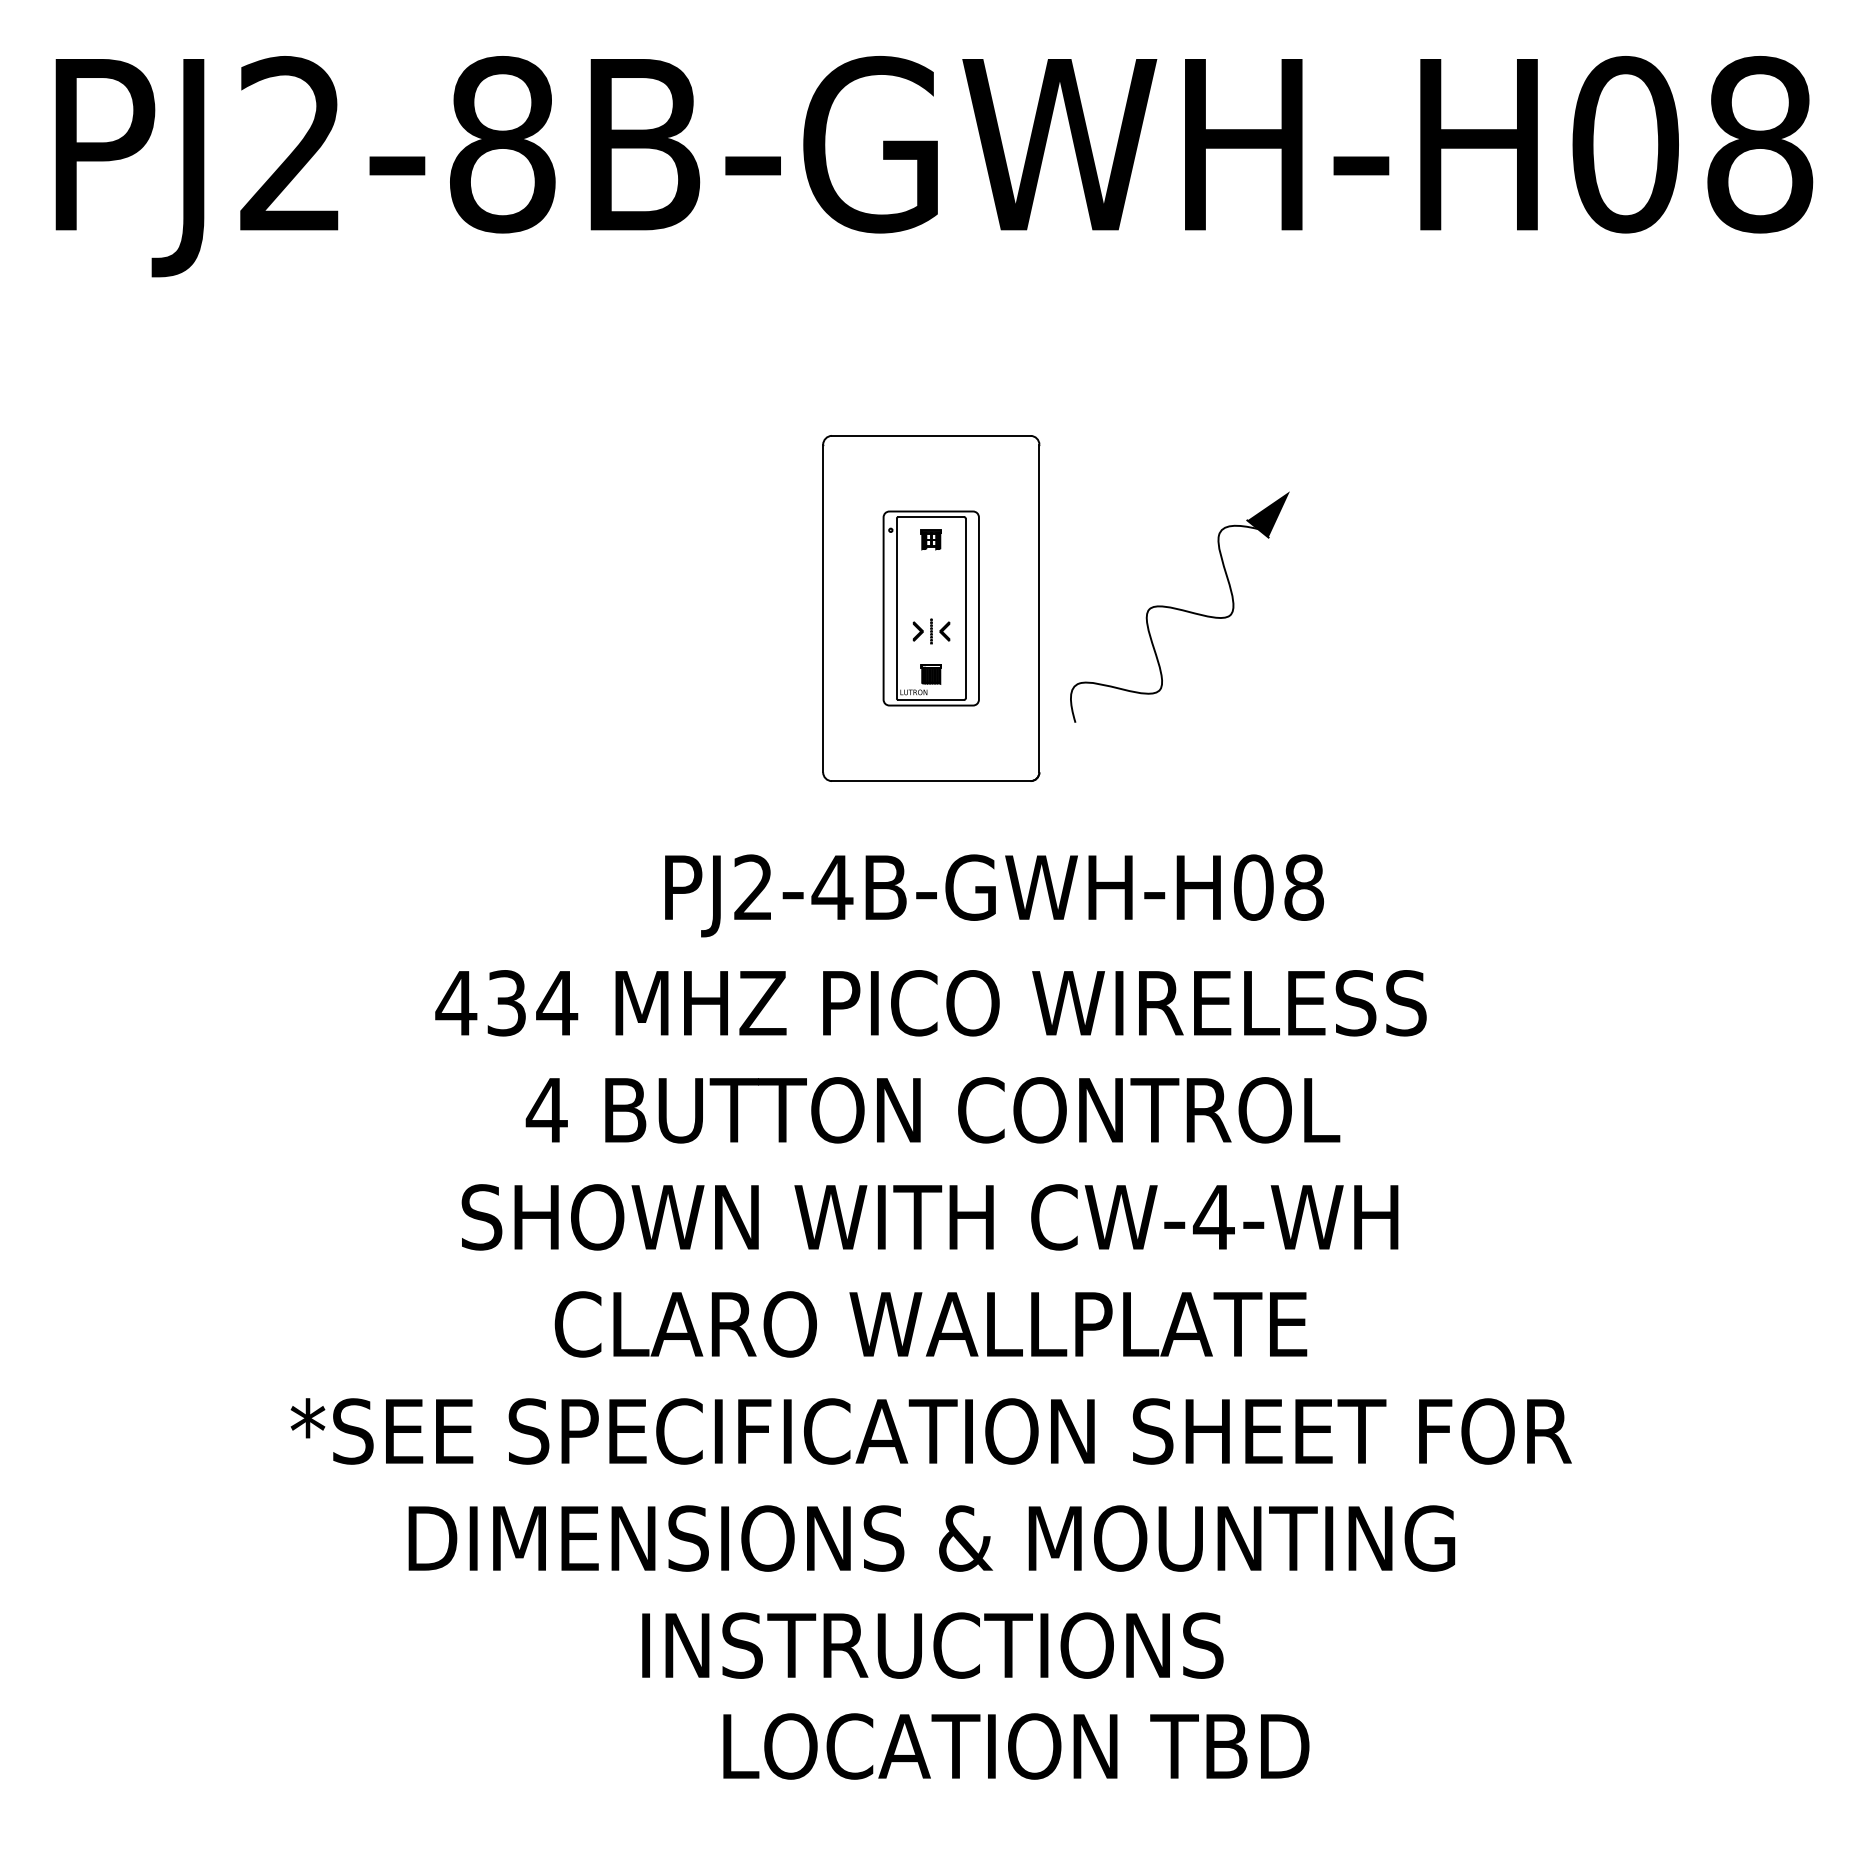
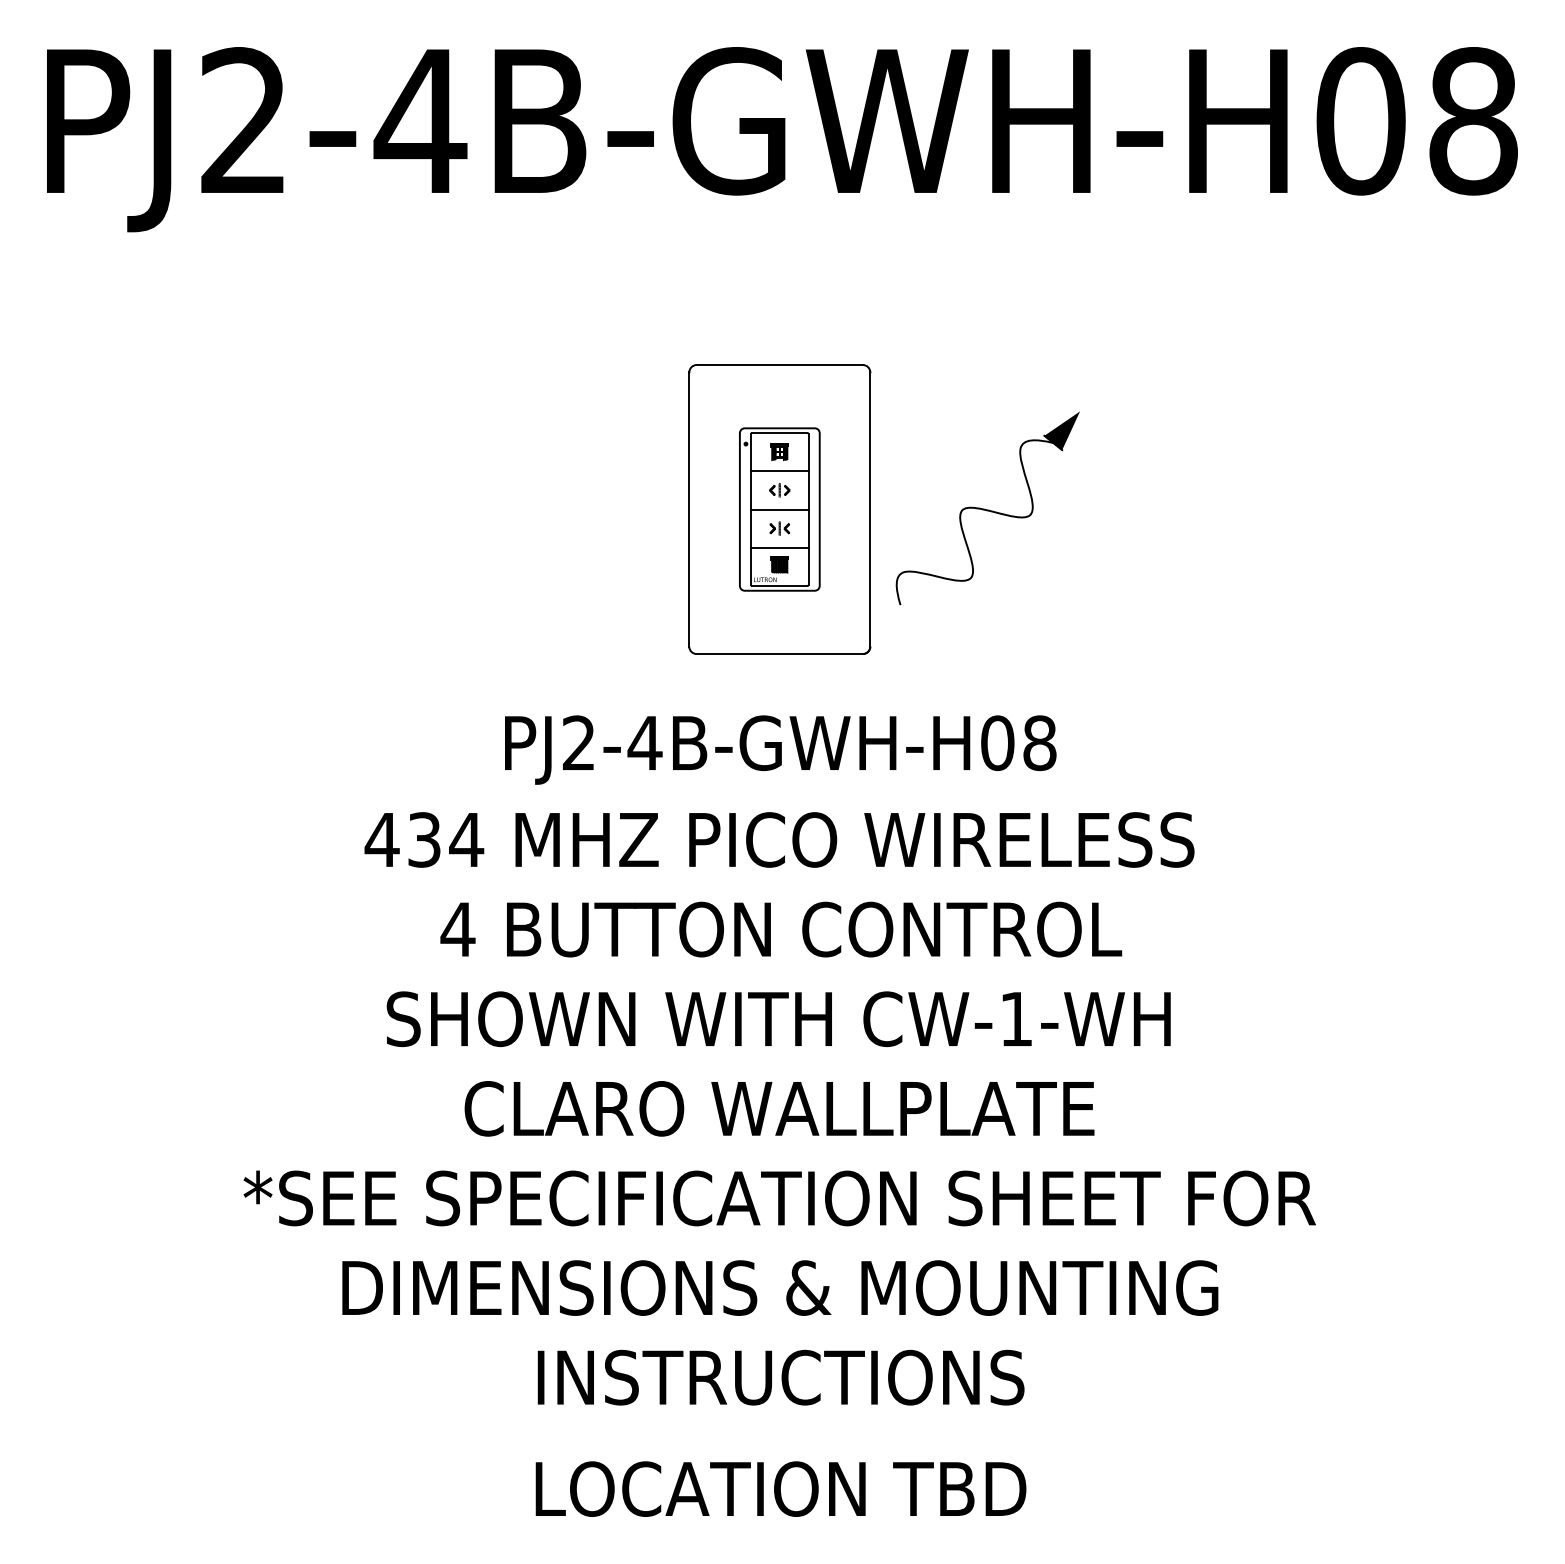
text: (502, 144) -> (420, 121), PJ2-8B-GWH-H08 -> PJ2-4B-GWH-H08
line: (930, 563) -> (779, 471), added
part: (930, 585) -> (779, 490), added
line: (930, 608) -> (779, 509), added
part: (930, 631) -> (779, 528), size x0.62
line: (930, 653) -> (779, 547), added
text: (994, 895) -> (780, 749), moved
text: (1212, 1216) -> (1015, 1018), CW-4-WH -> CW-1-WH
text: (1015, 1745) -> (780, 1488), moved

